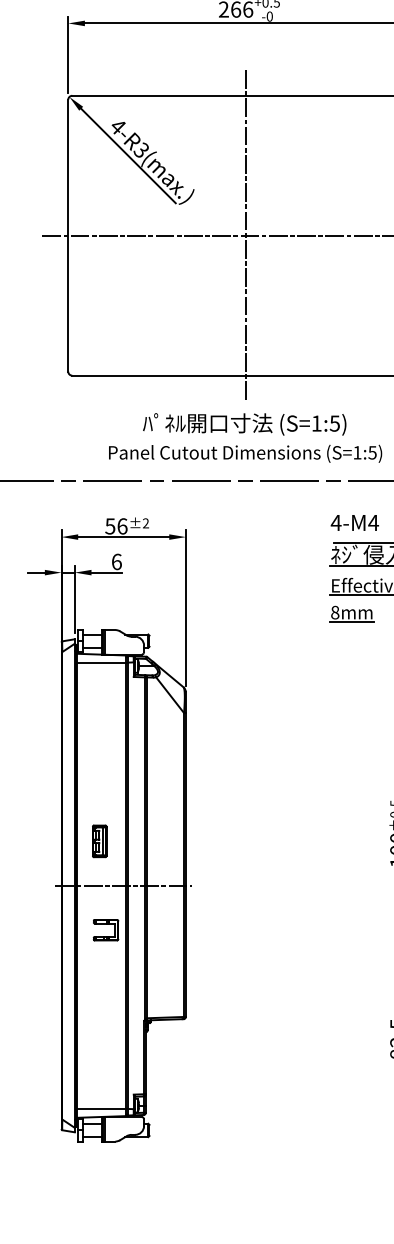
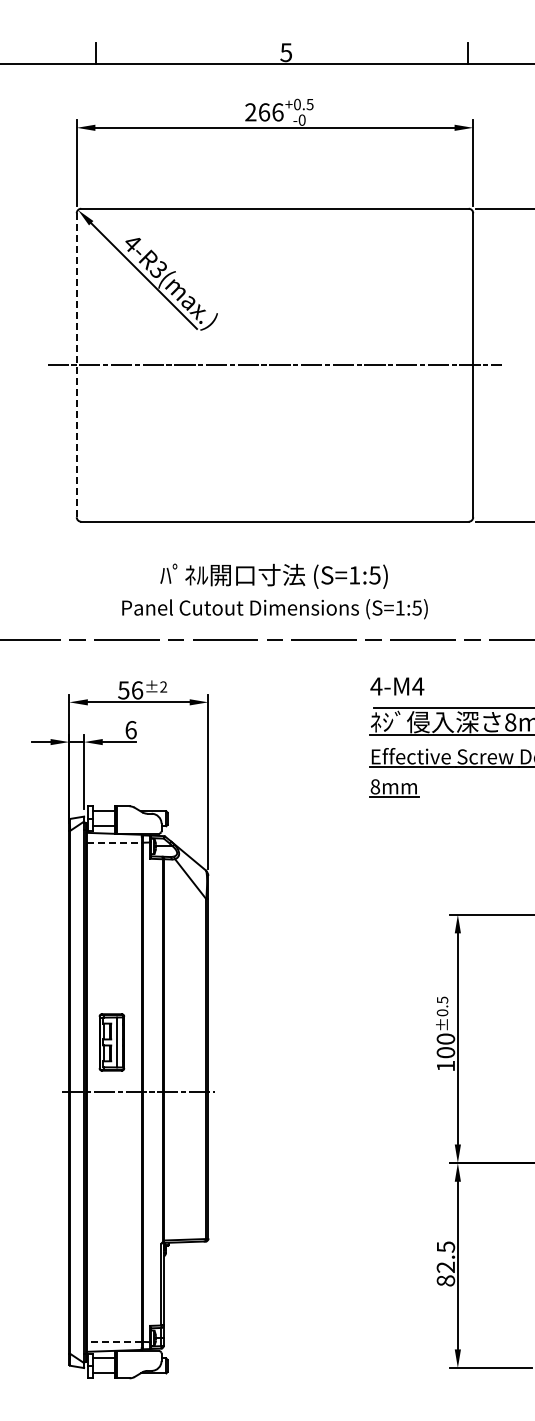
line: (68, 235) -> (76, 365), solid -> dashed
line: (245, 235) -> (274, 365), removed
line: (102, 662) -> (114, 842), solid -> dashed
part: (99, 841) -> (111, 1042), size x1.6
part: (105, 929) -> (118, 1141), removed
line: (102, 1108) -> (114, 1341), solid -> dashed

